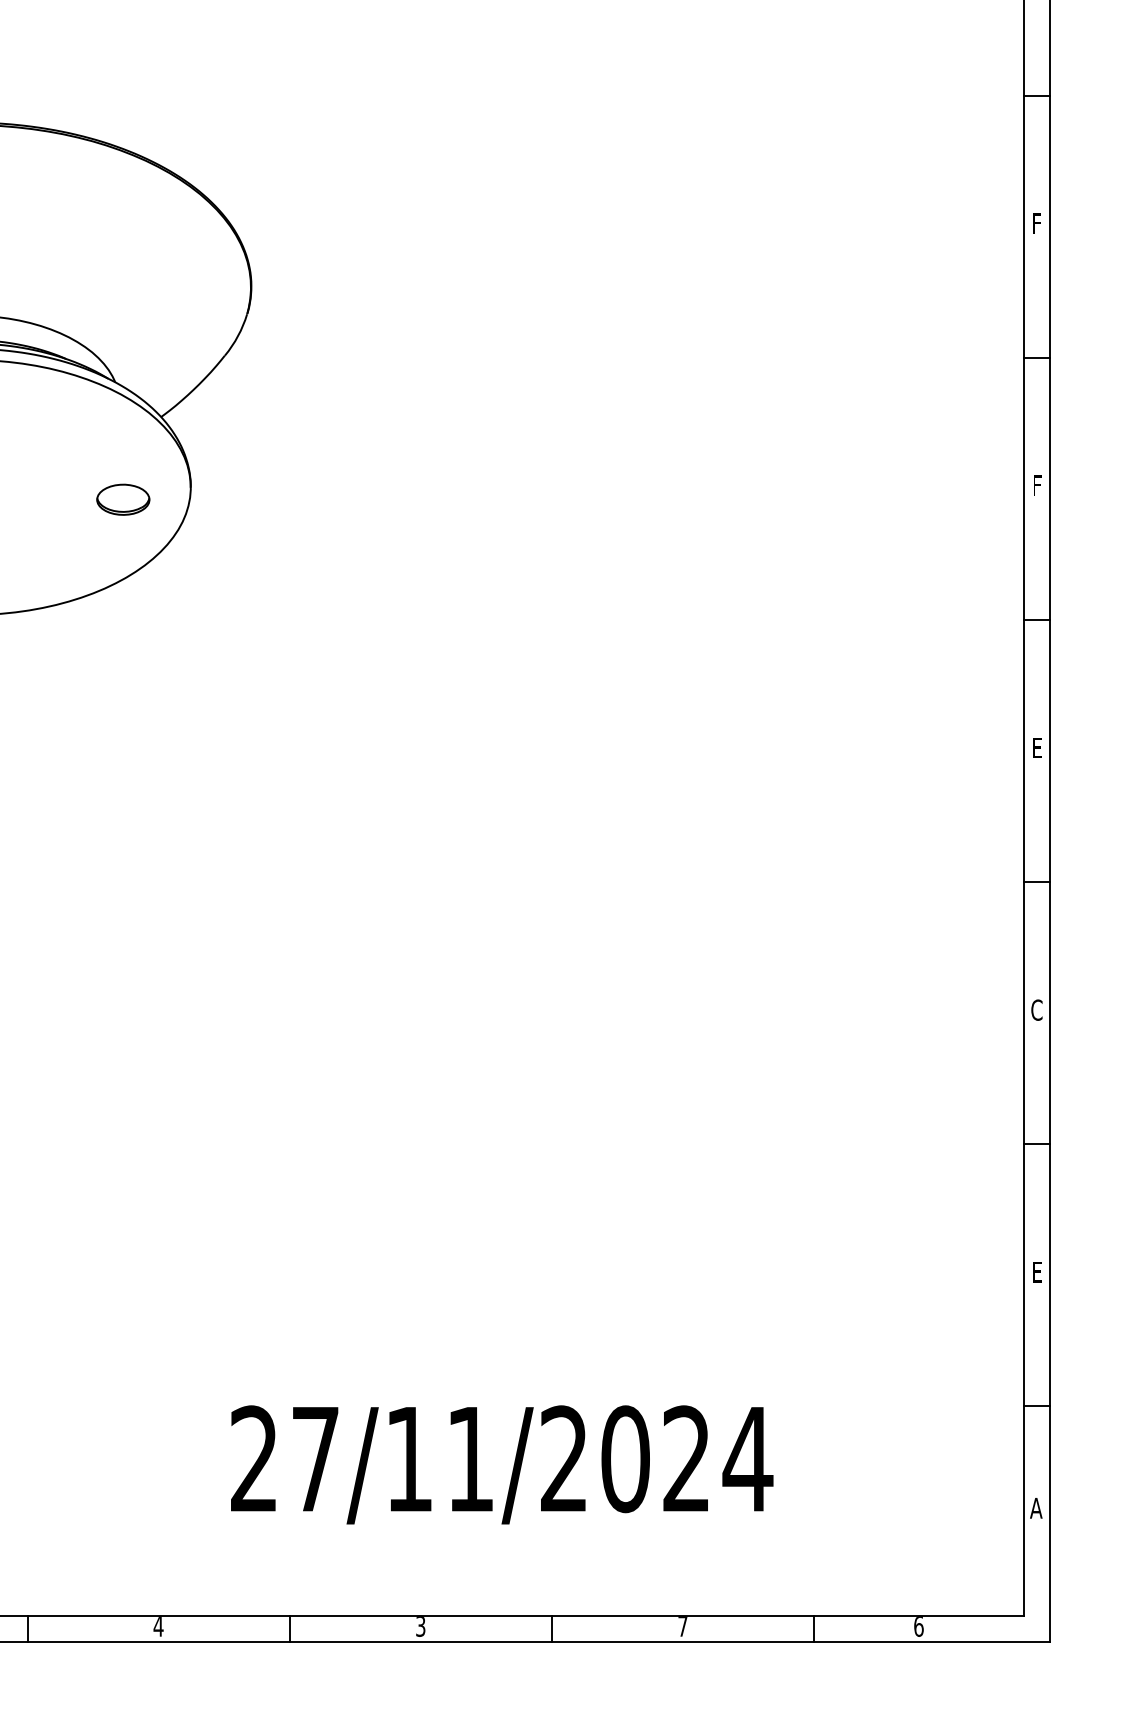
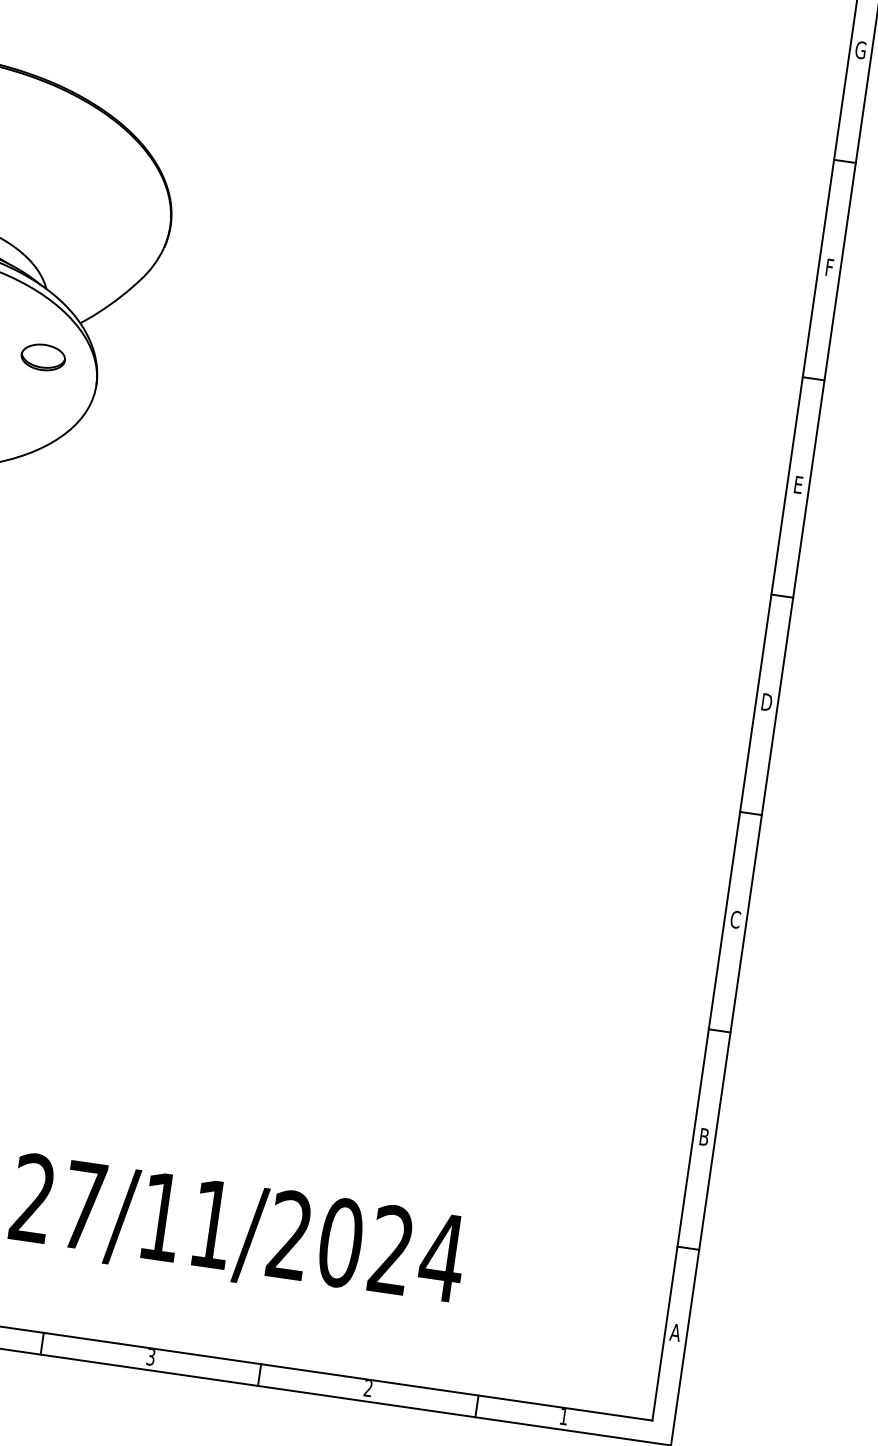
text: (1037, 485) -> (798, 484), F -> E
part: (123, 499) -> (43, 357), moved
text: (1037, 747) -> (767, 701), E -> D
text: (1037, 1272) -> (704, 1137), E -> B
text: (682, 1626) -> (368, 1388), 7 -> 2
text: (918, 1626) -> (563, 1416), 6 -> 1

